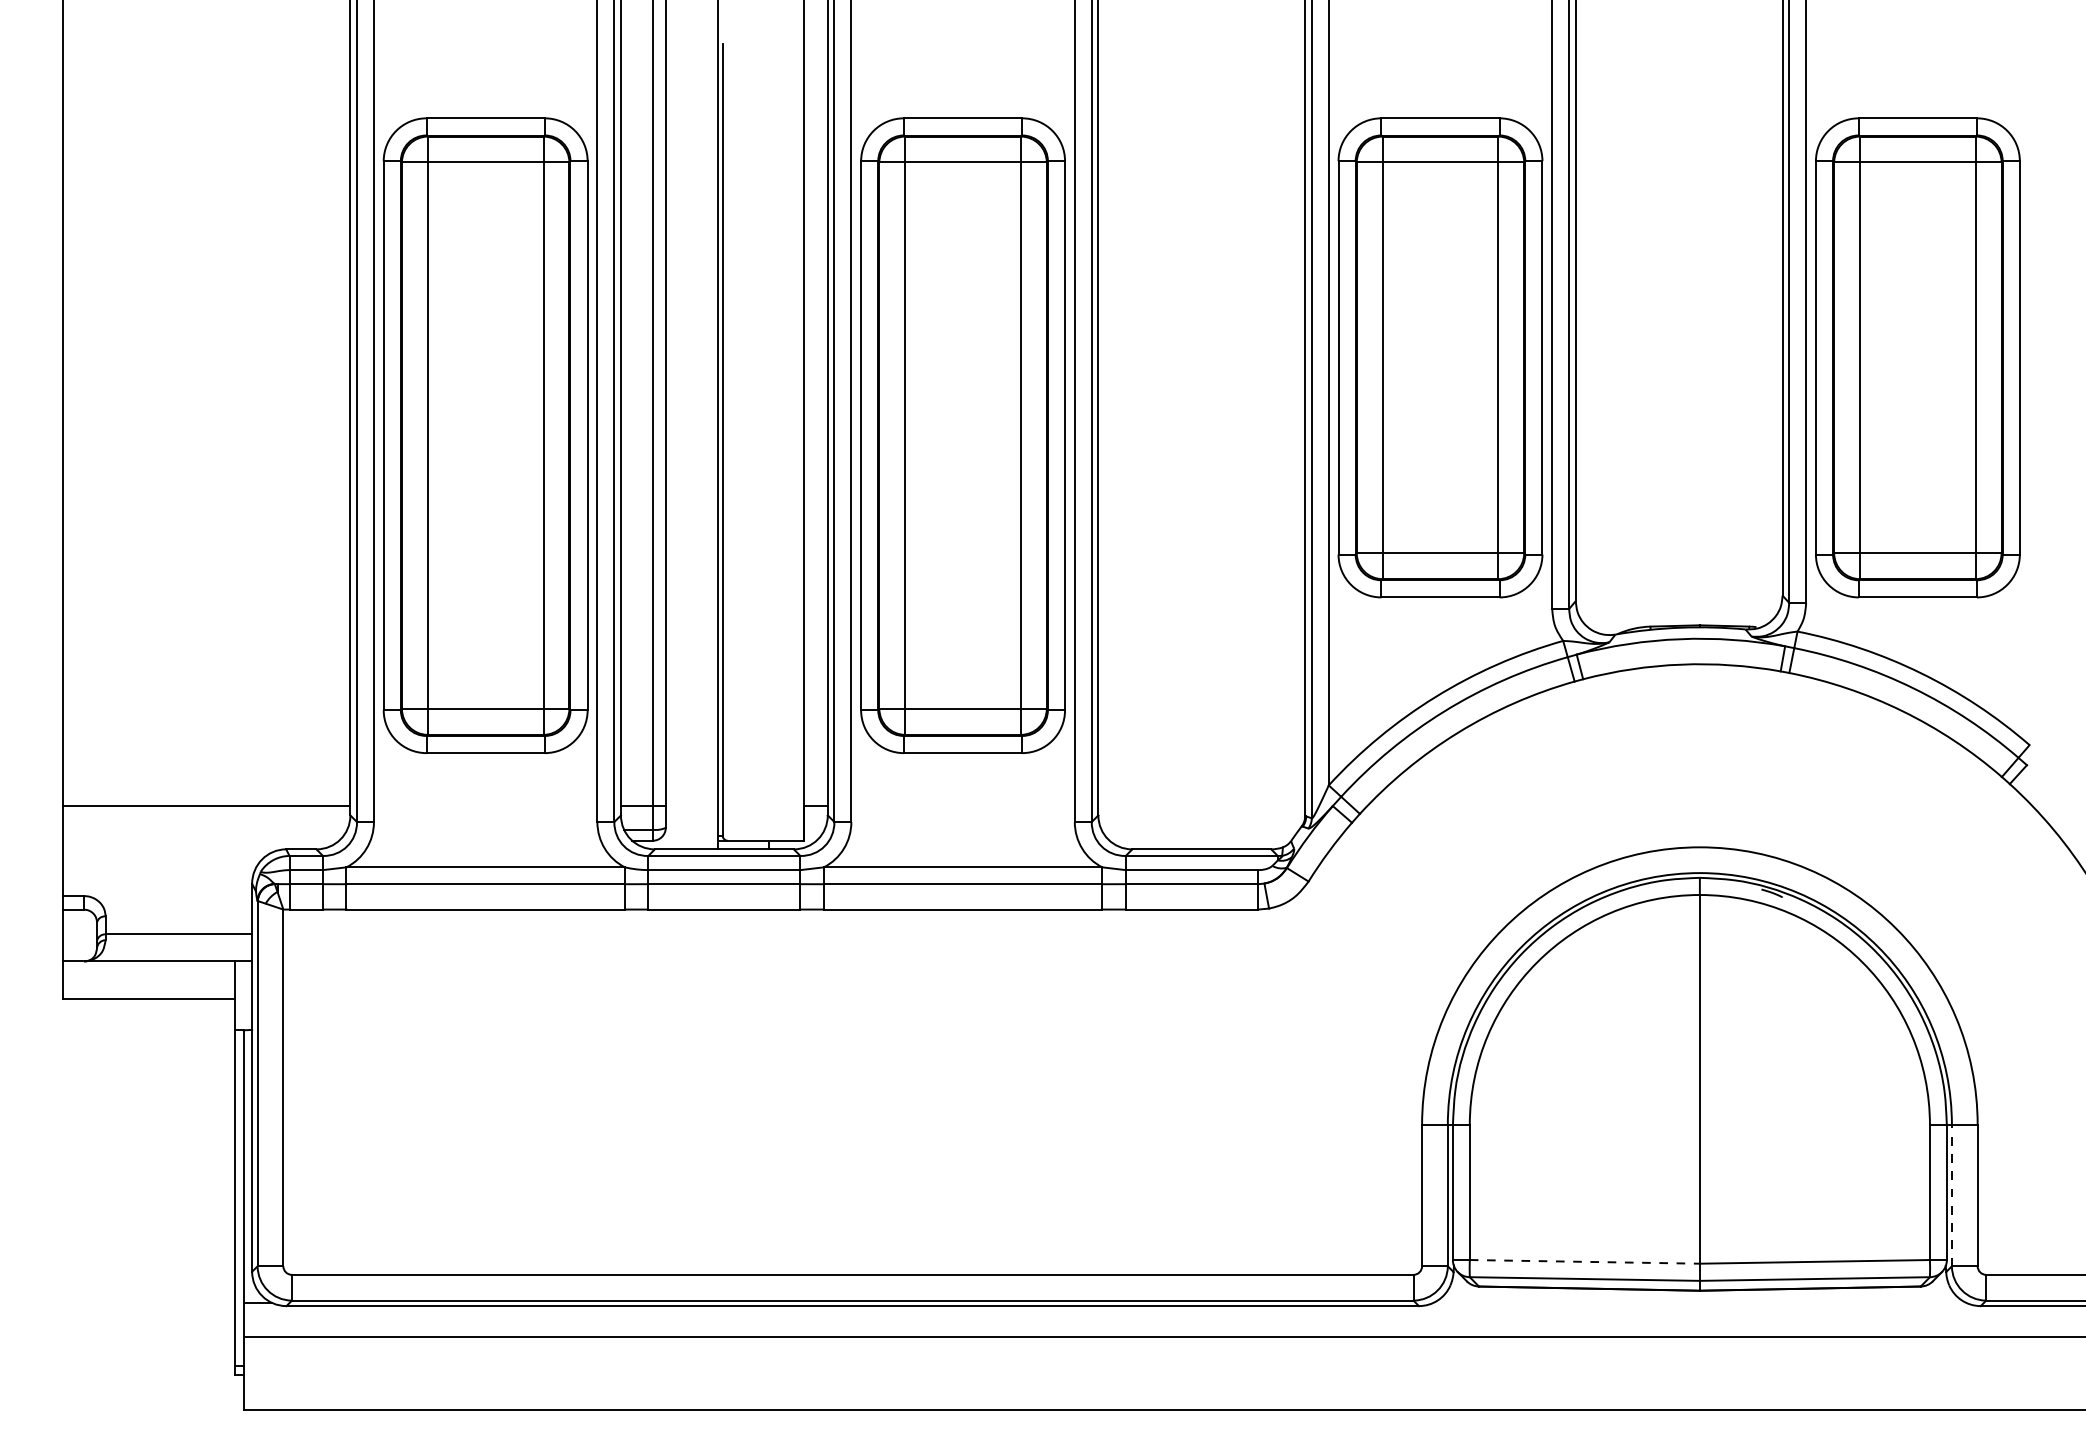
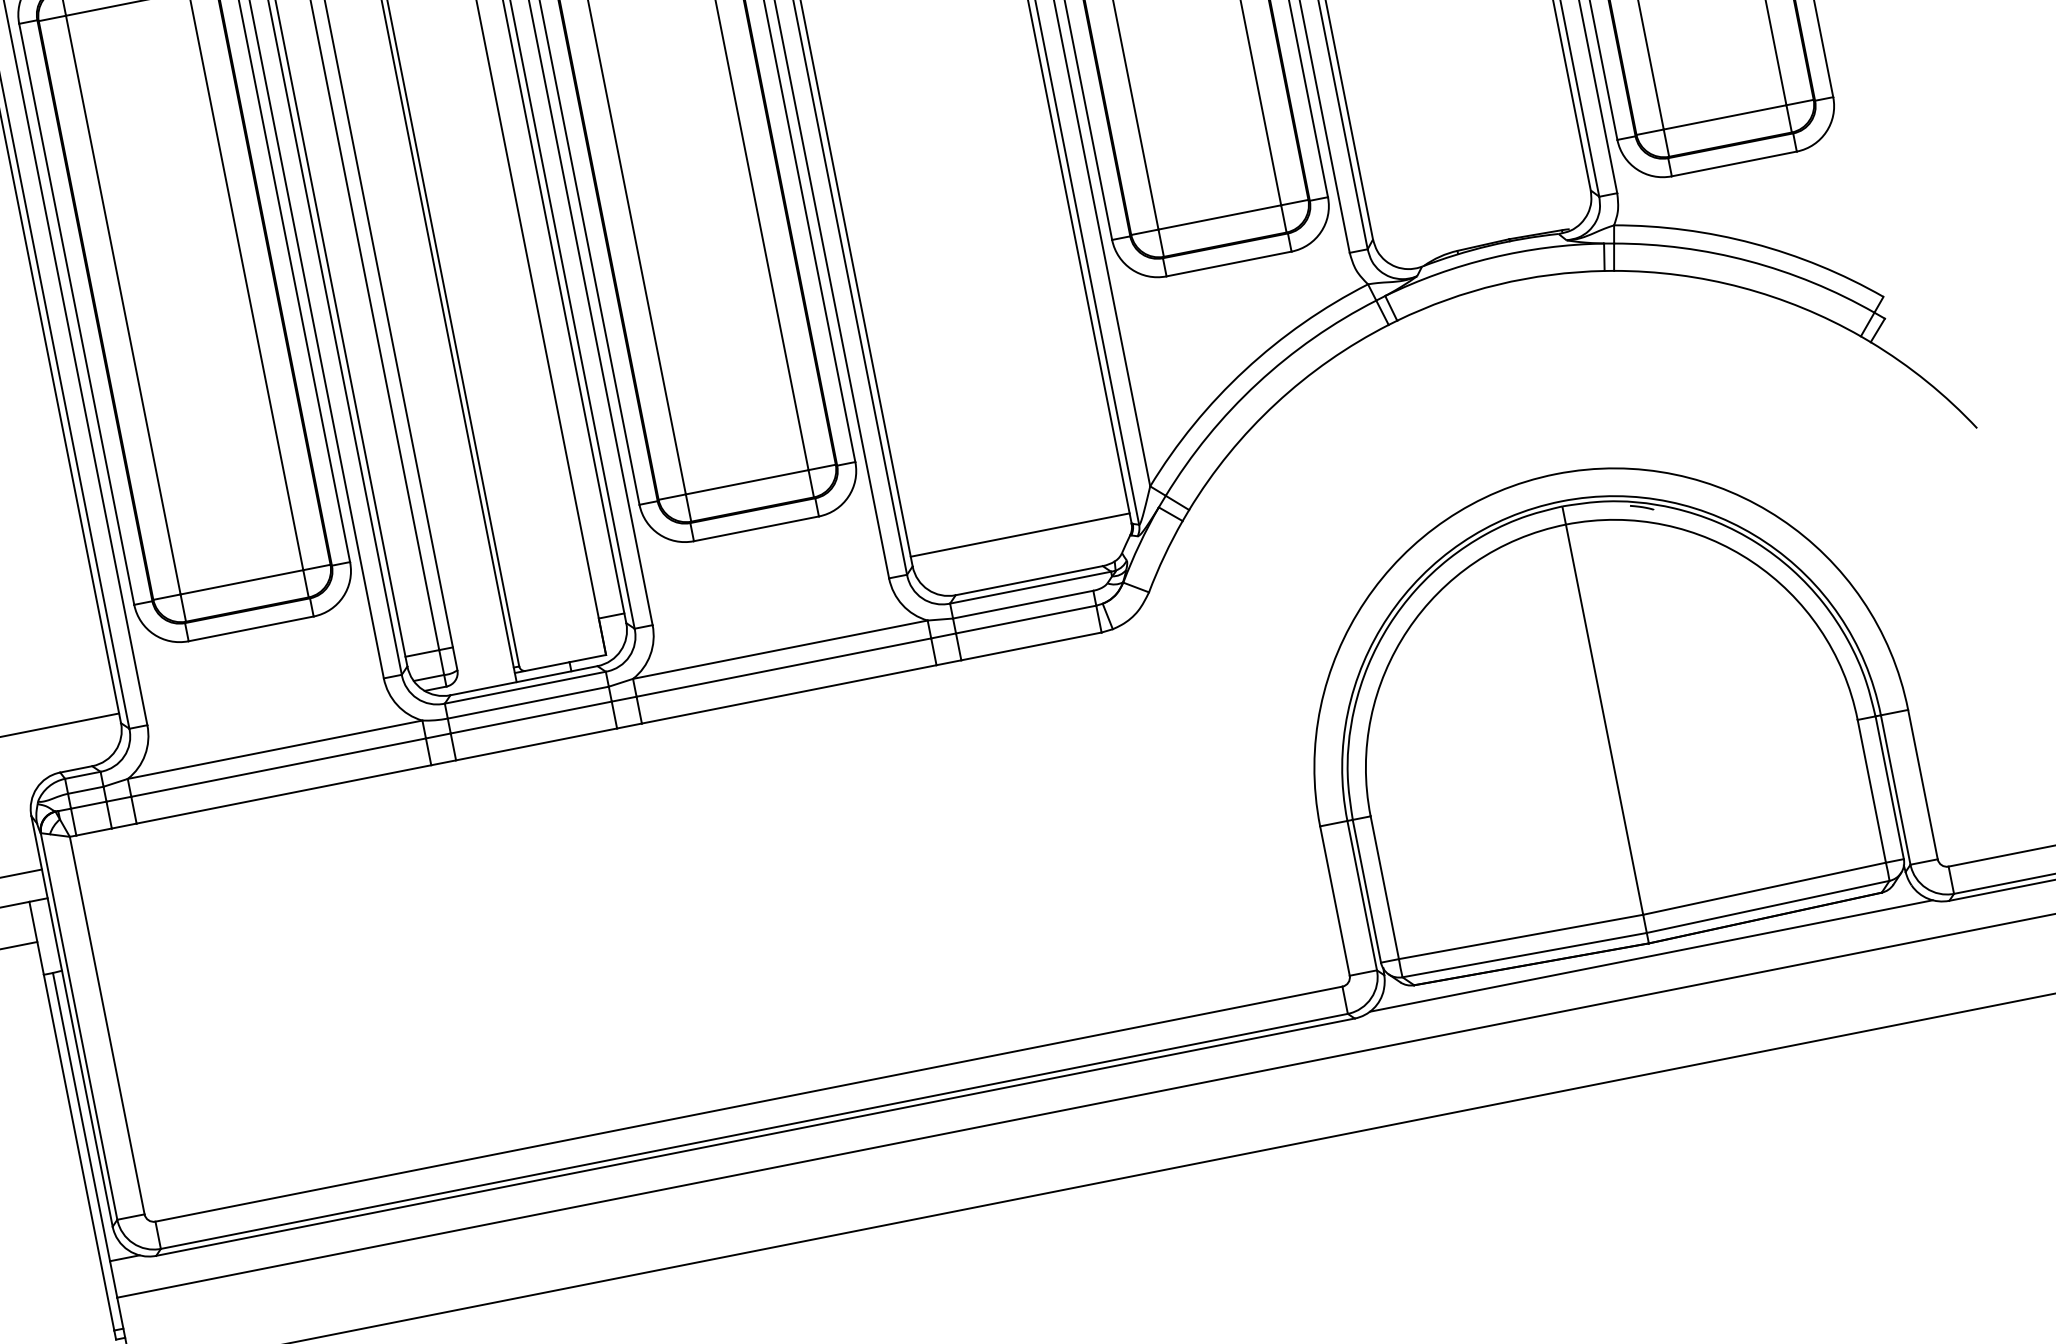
line: (1201, 806) -> (1019, 535), added
line: (1951, 1195) -> (1895, 789), dashed -> solid
line: (1585, 1261) -> (1521, 936), dashed -> solid
line: (1699, 1302) -> (1650, 955), added

